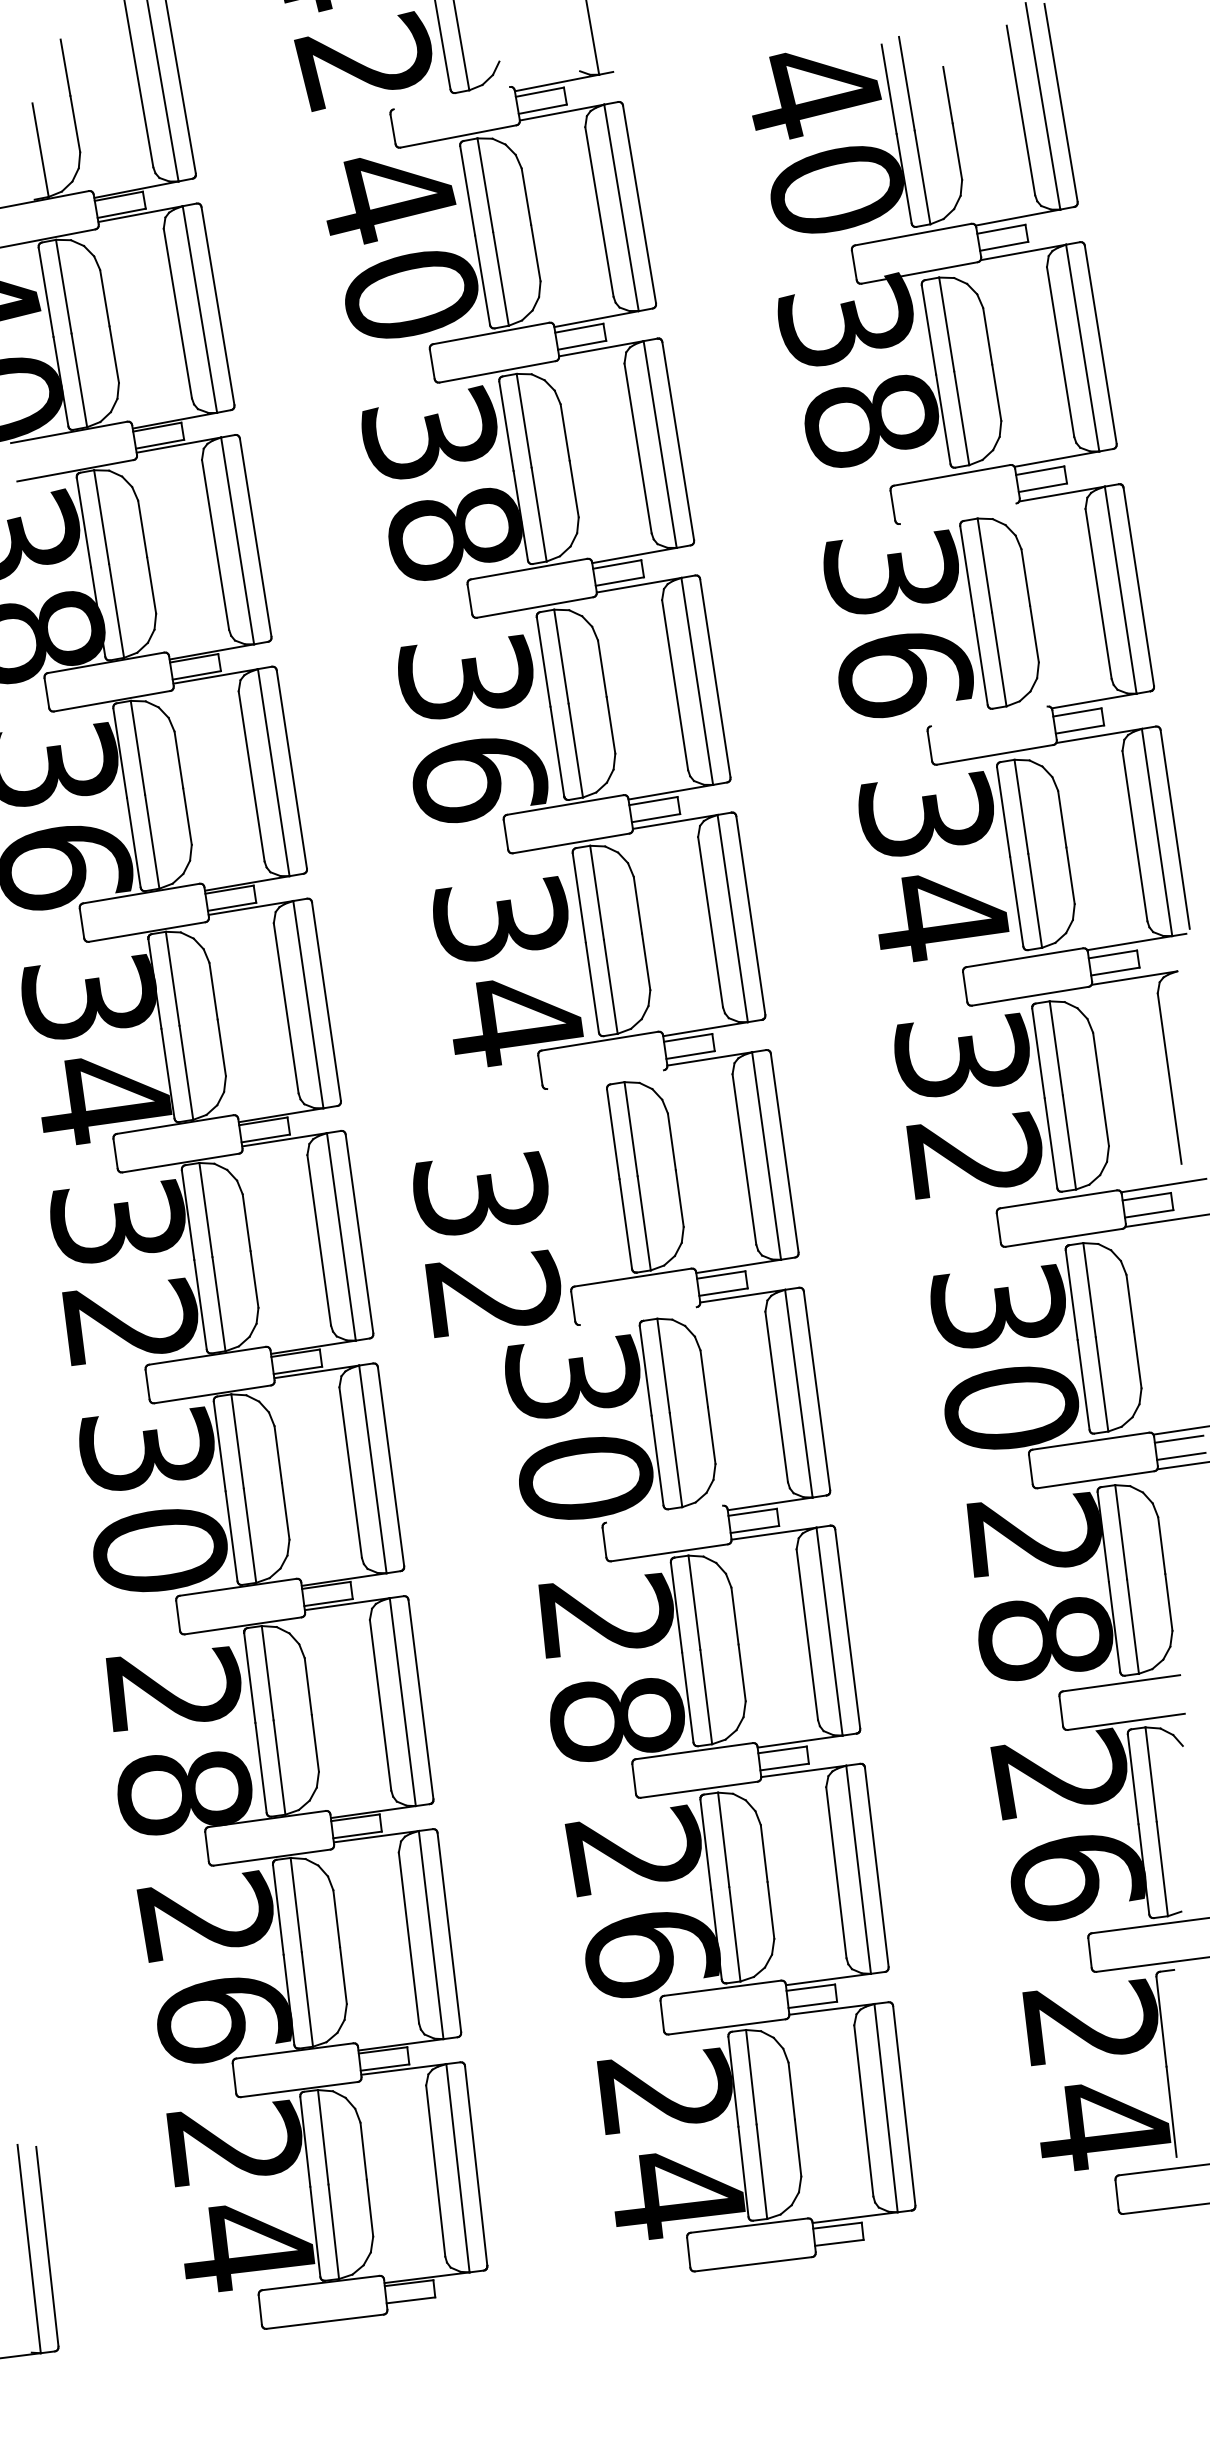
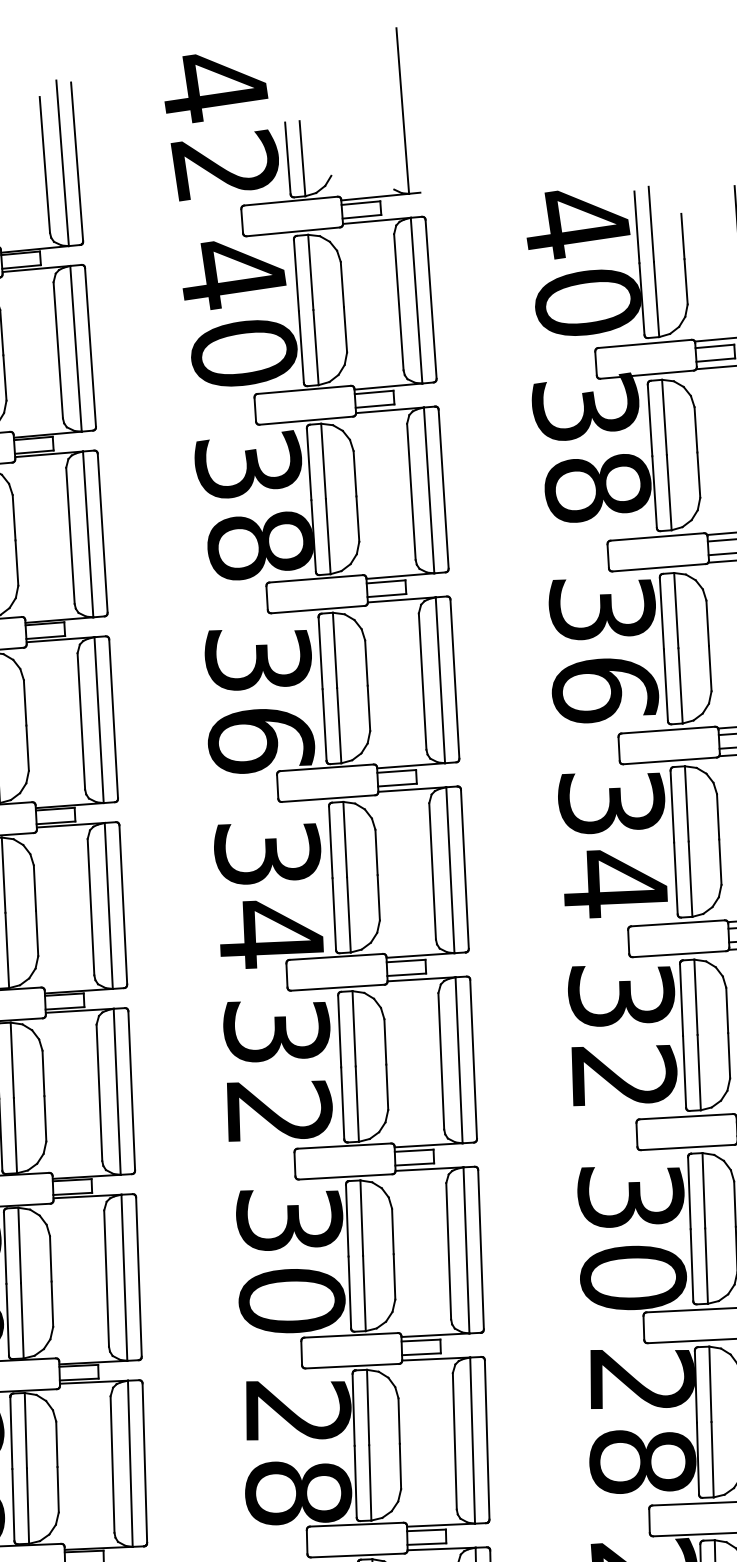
line: (451, 97) -> (290, 200), added
line: (957, 513) -> (658, 567), added
line: (988, 716) -> (667, 730), added
line: (605, 1079) -> (337, 987), added
text: (487, 1244) -> (277, 1071), moved
line: (637, 1316) -> (344, 1177), added
line: (664, 1513) -> (351, 1334), added

